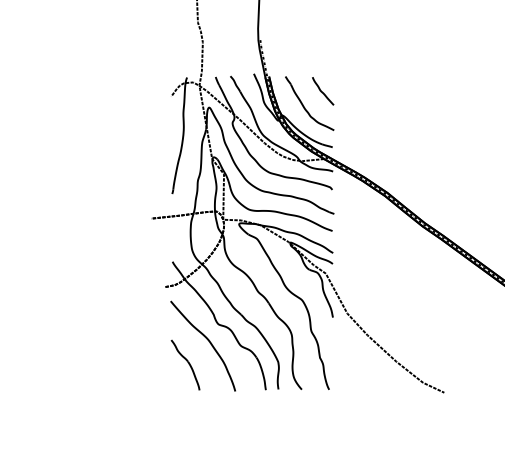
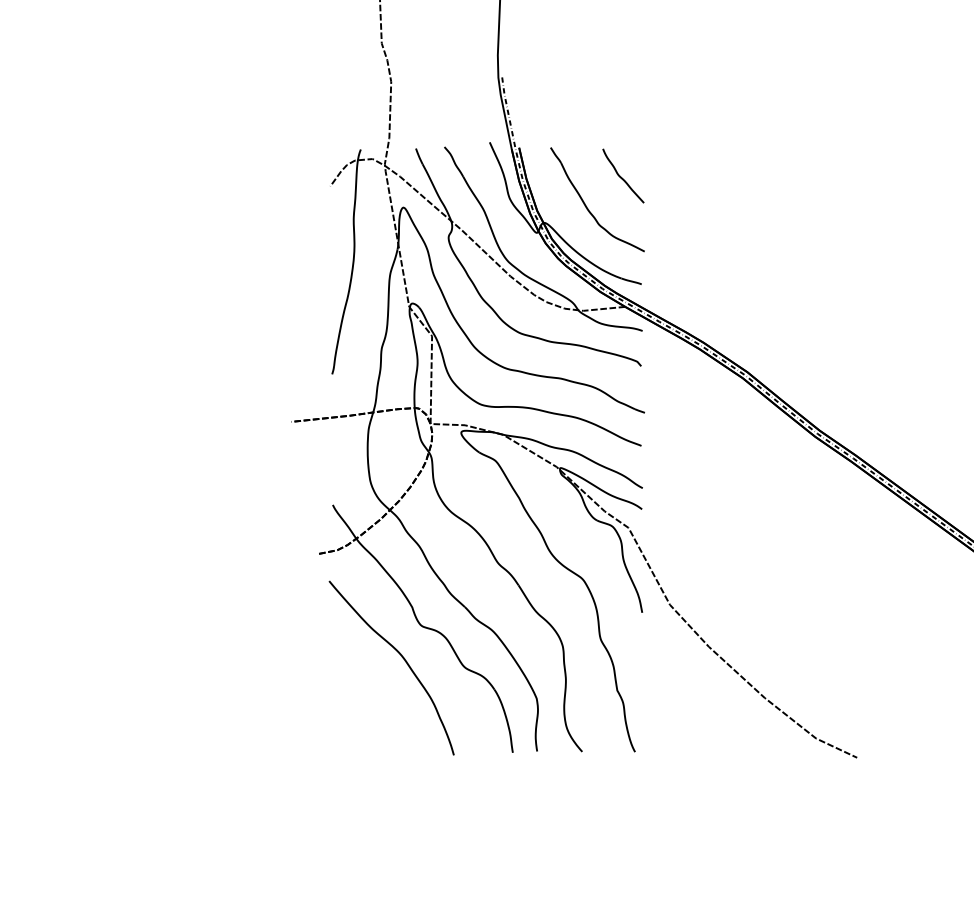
part: (185, 364) -> (357, 703), removed

